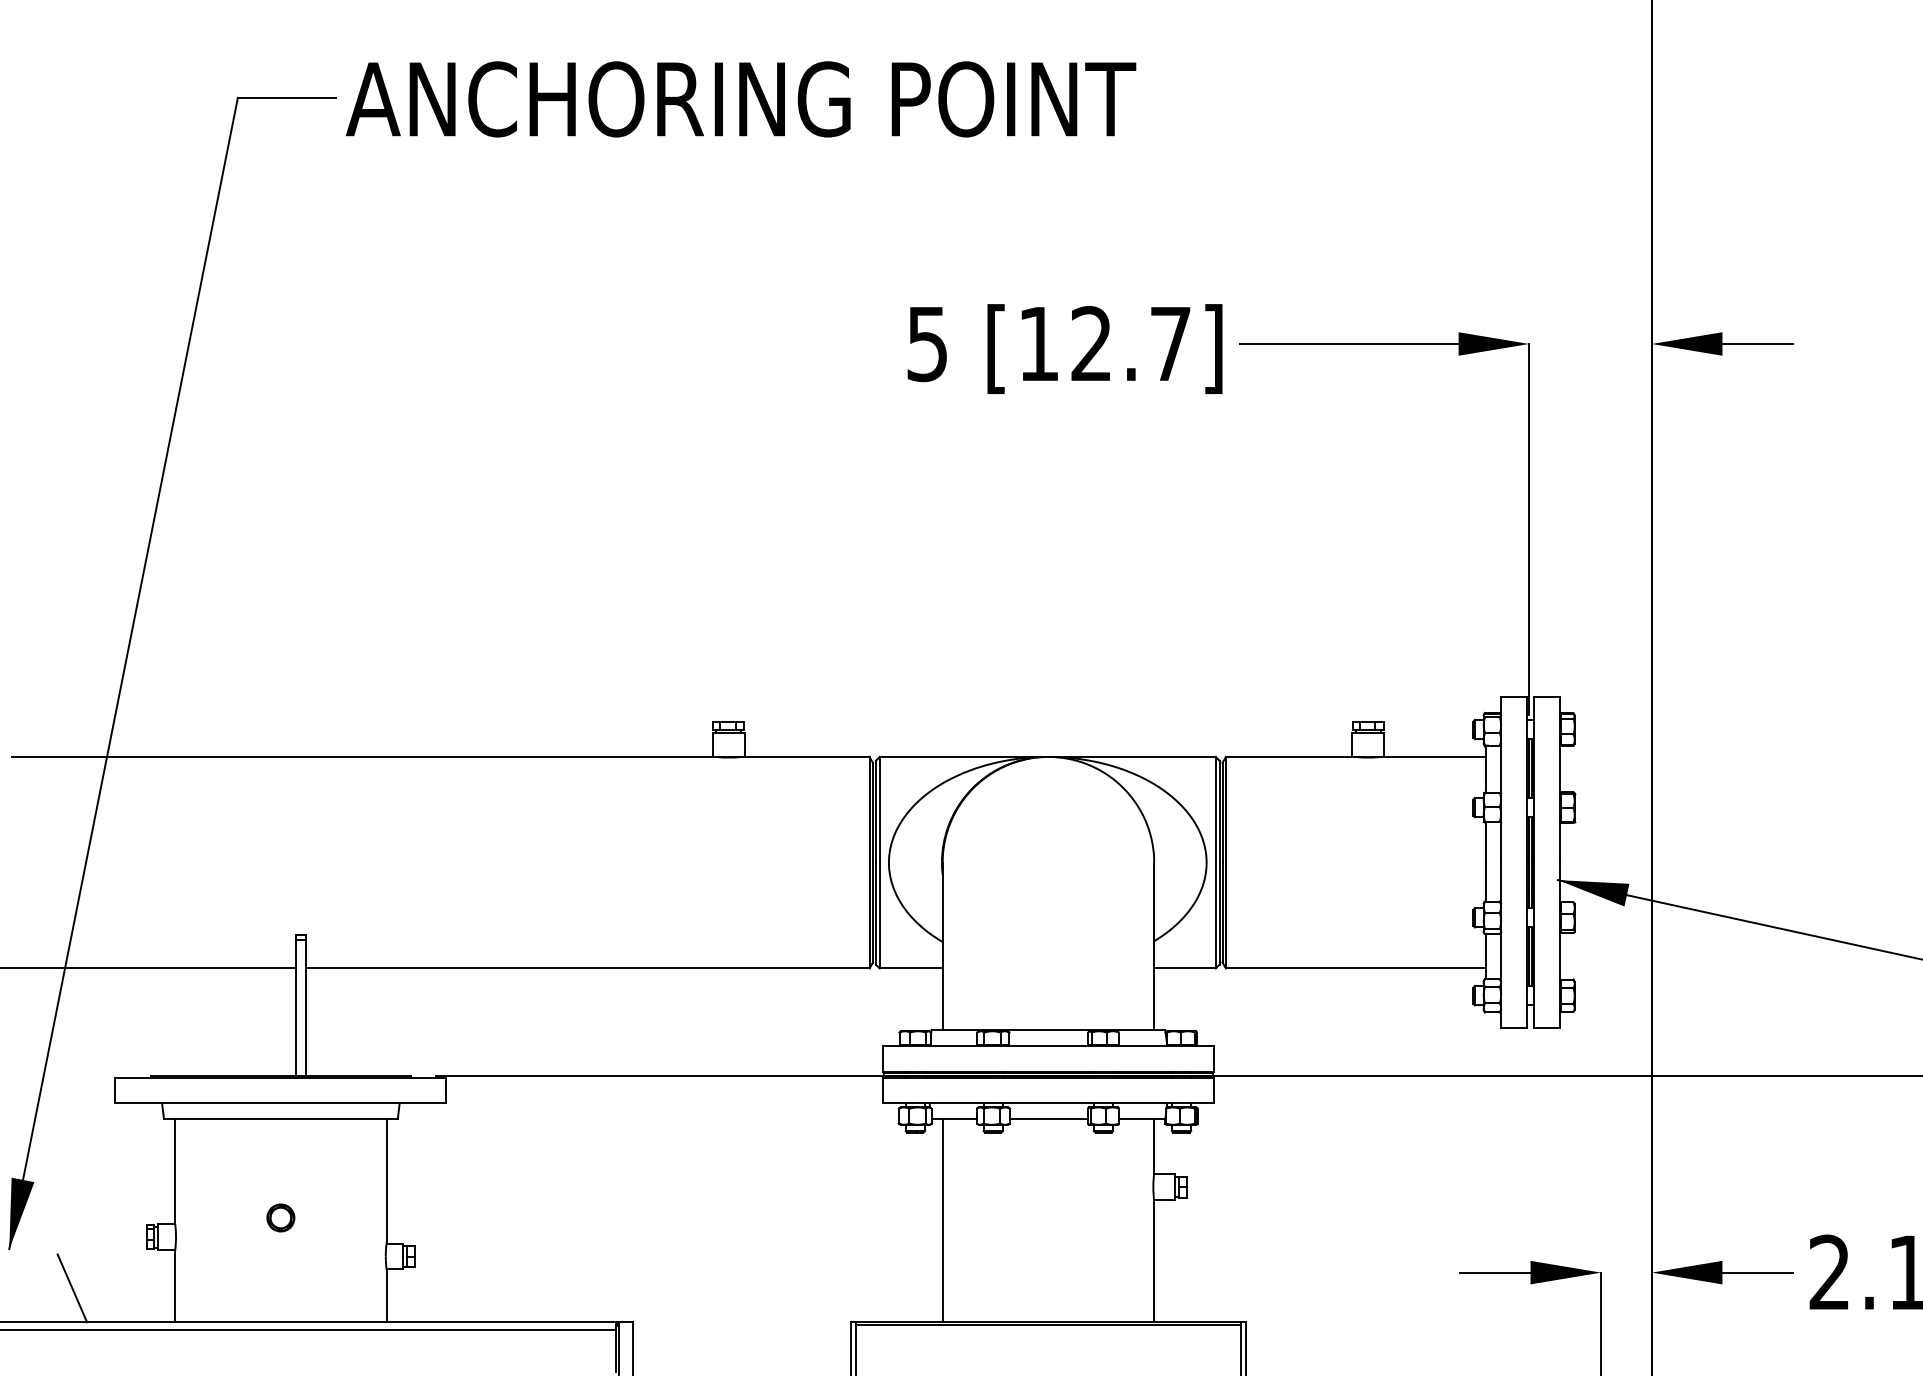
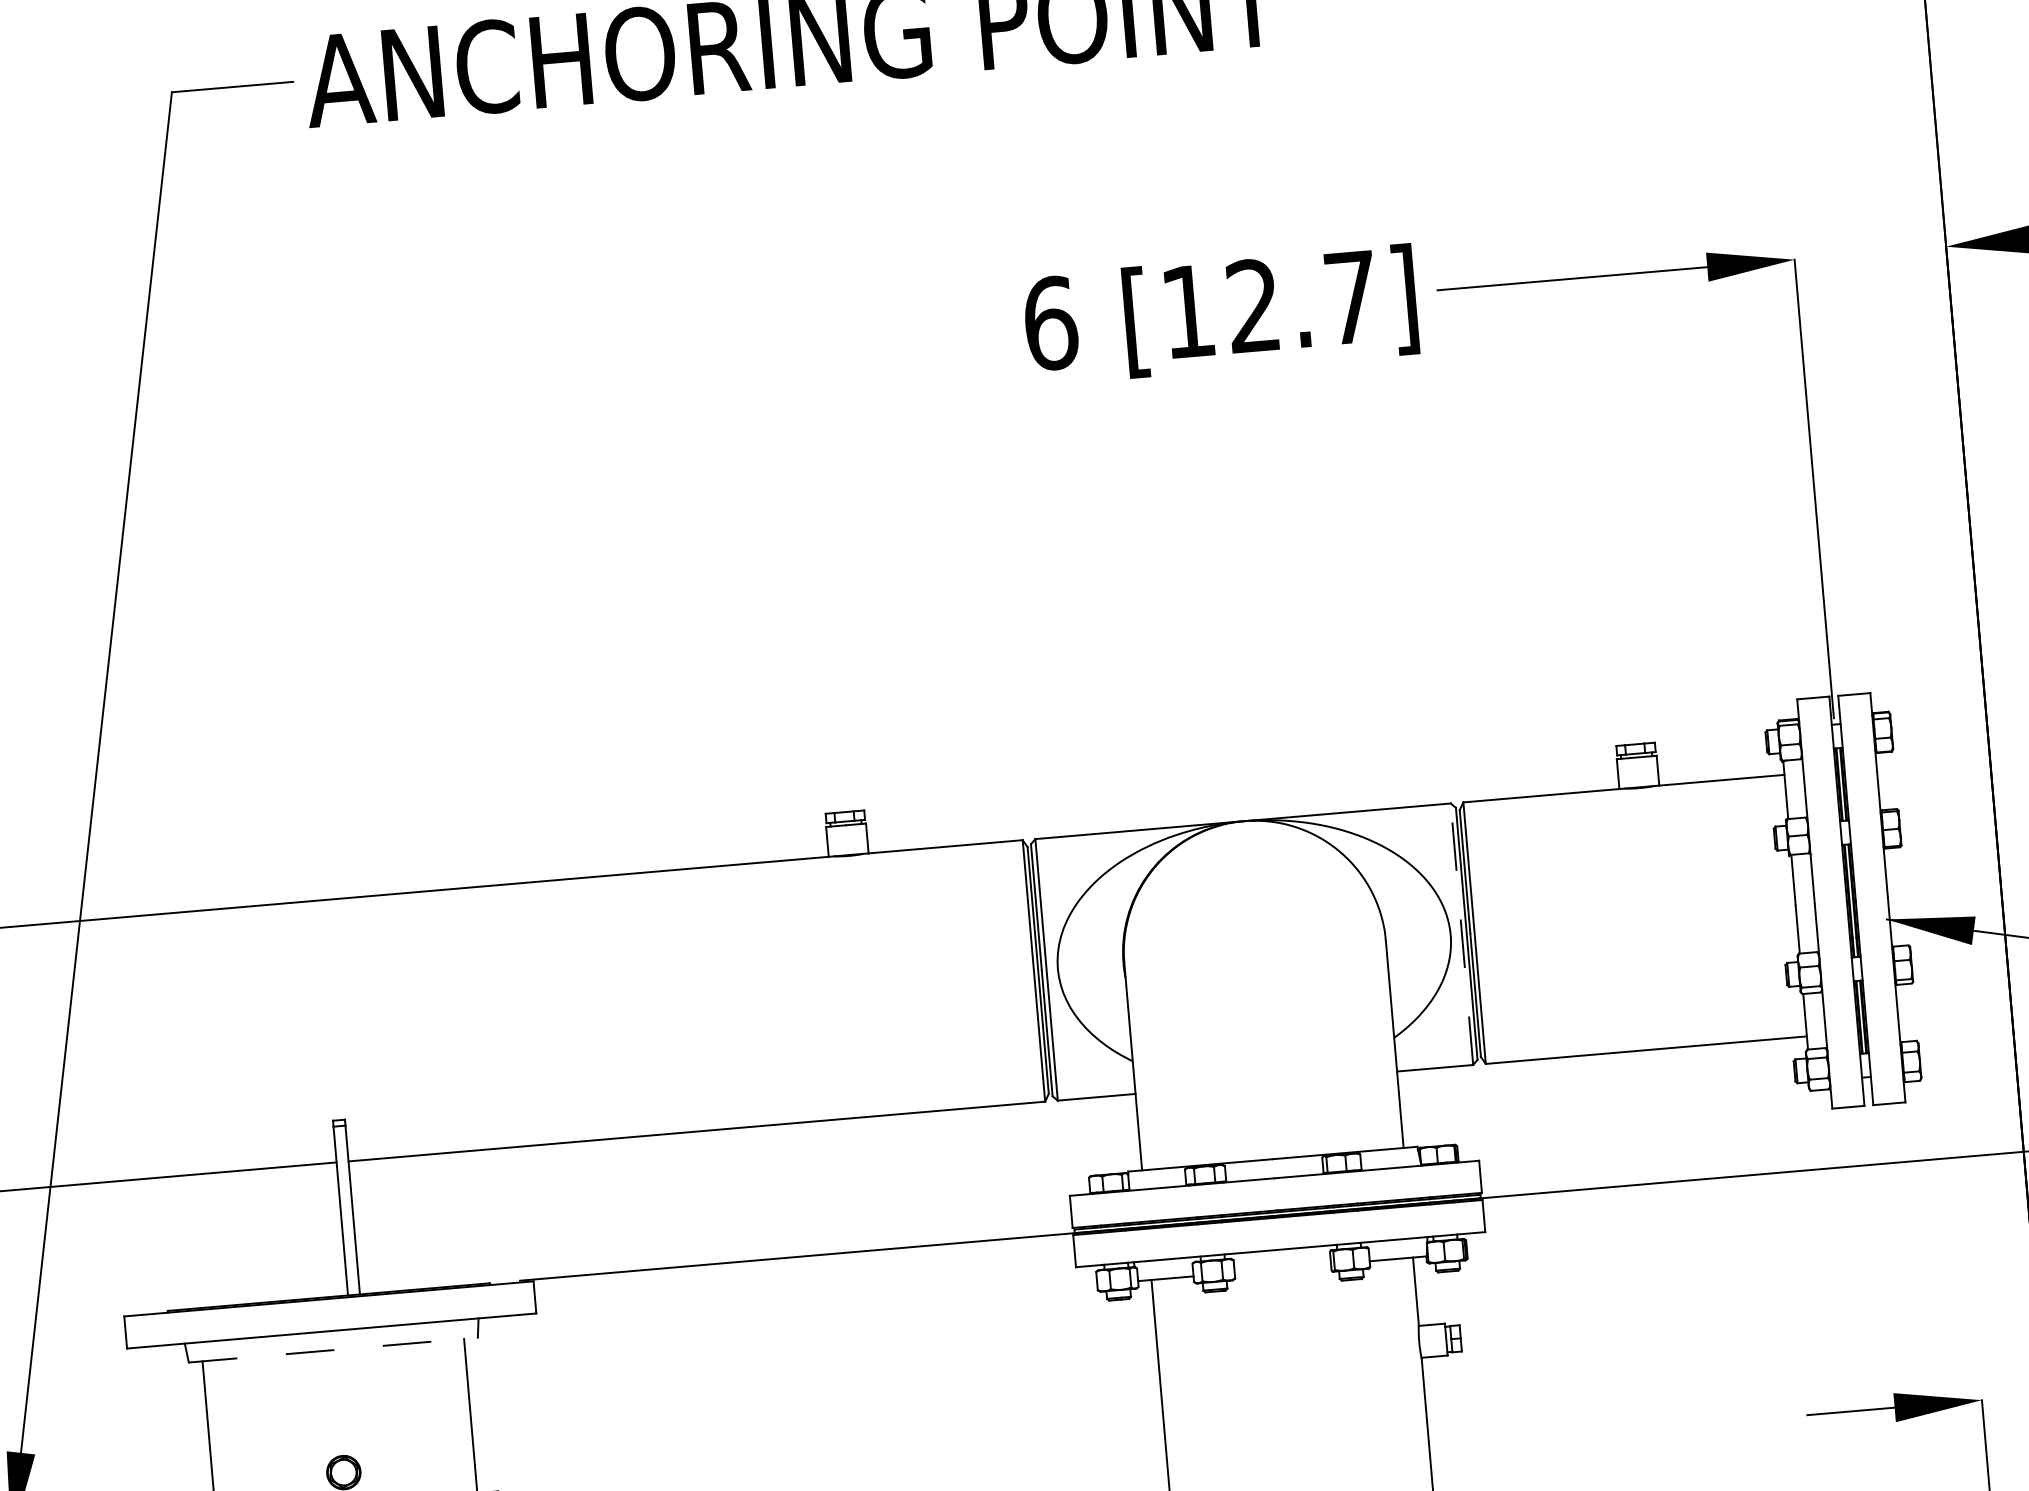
text: (927, 343) -> (1050, 322), 5 -> 6
line: (1215, 862) -> (1461, 934), solid -> dashed
line: (280, 1118) -> (332, 1349), solid -> dashed
line: (1048, 1118) -> (1282, 1268), removed

